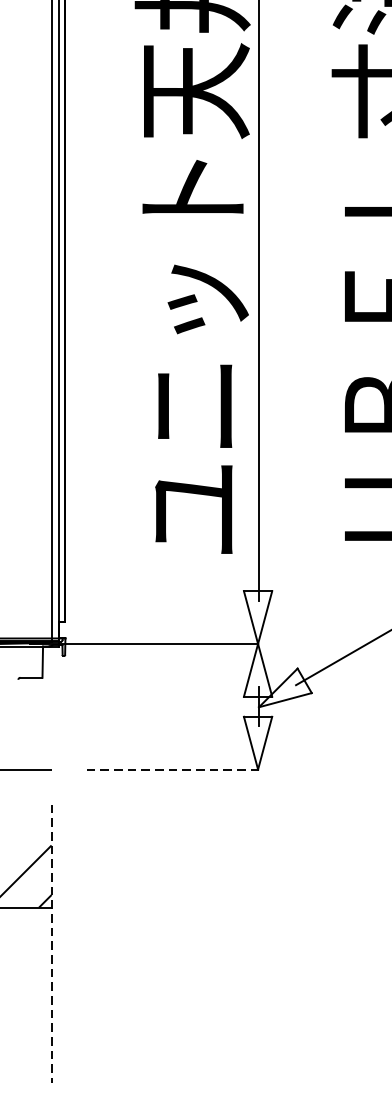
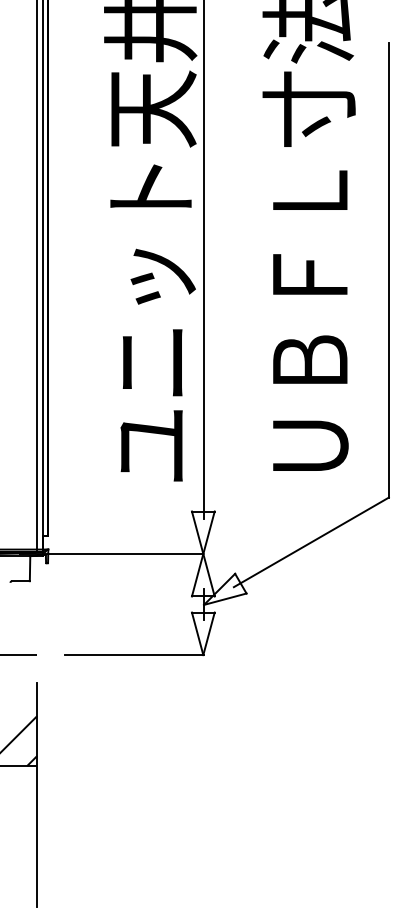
line: (173, 770) -> (135, 655), dashed -> solid
line: (51, 944) -> (37, 795), dashed -> solid

